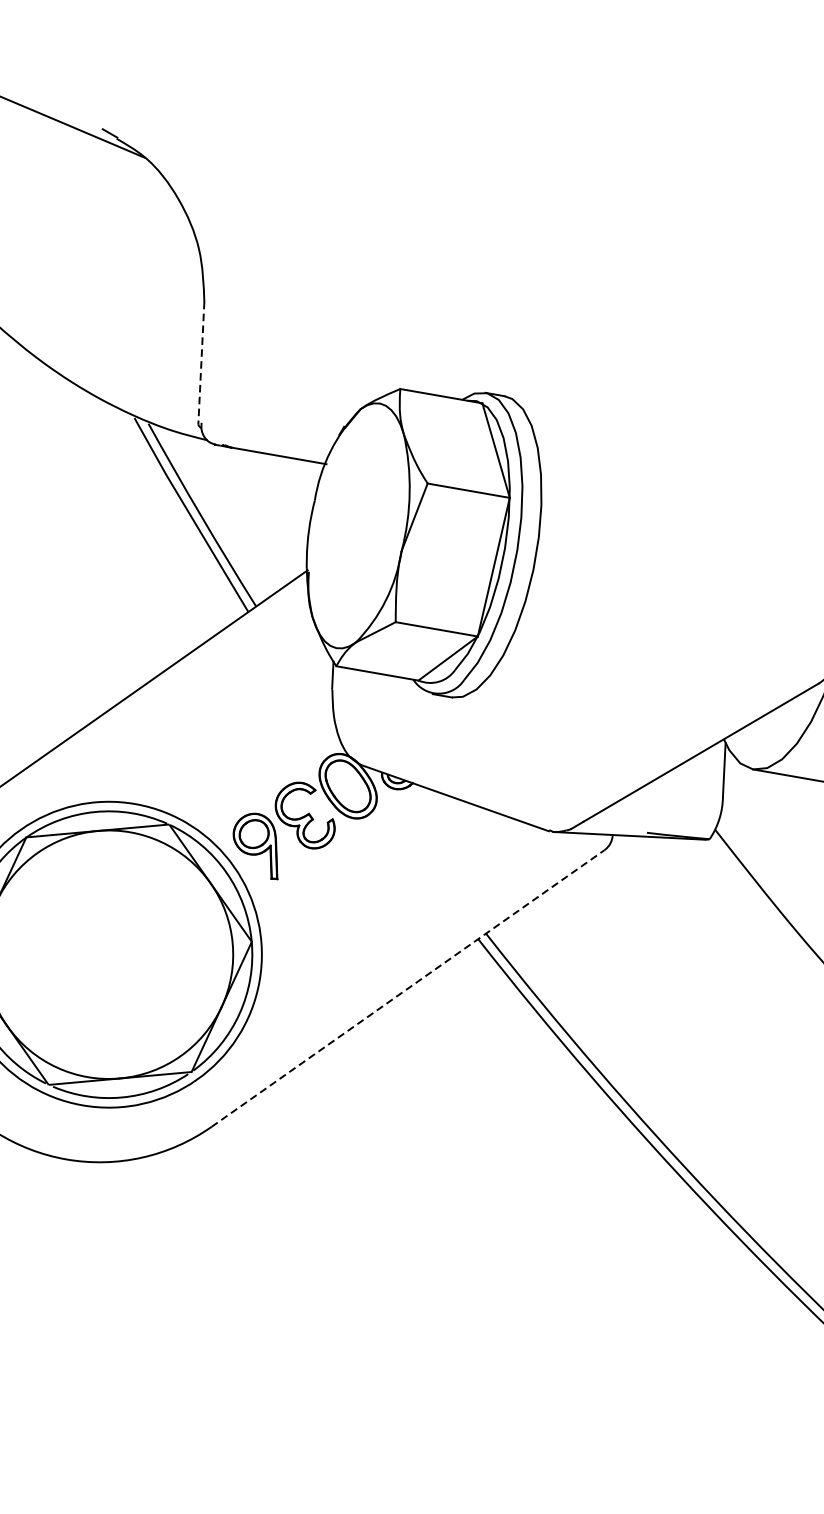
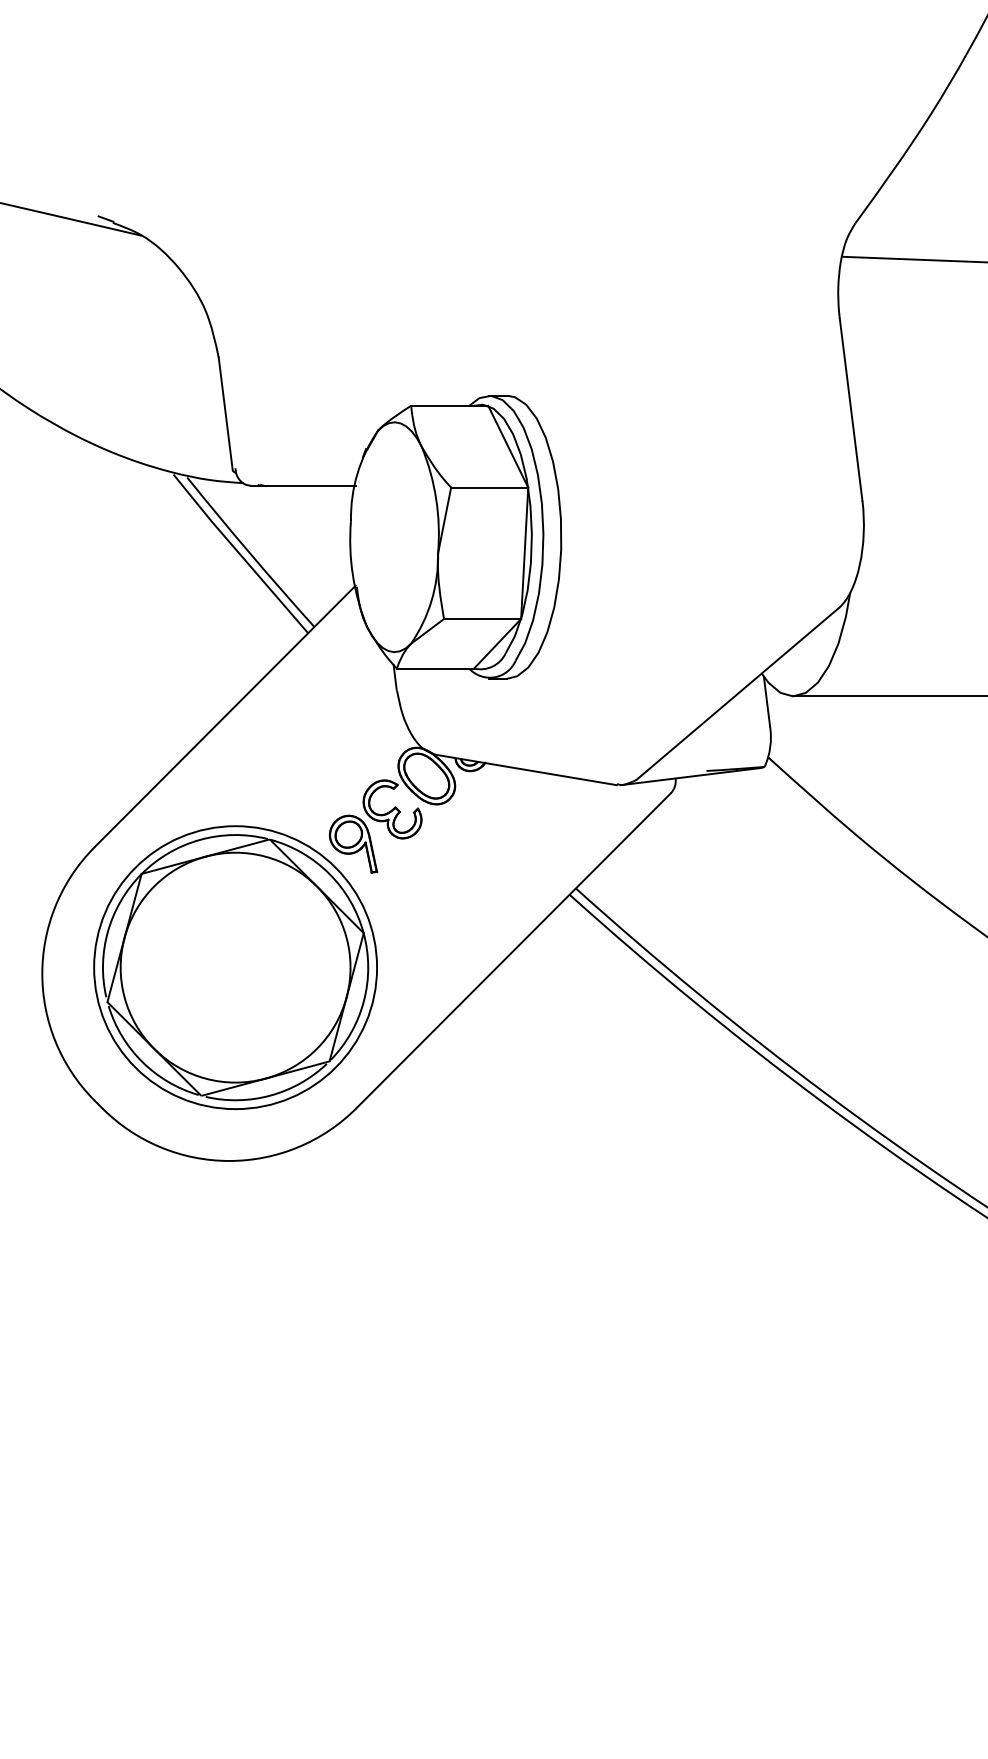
line: (201, 362) -> (225, 413), dashed -> solid
line: (408, 988) -> (513, 950), dashed -> solid

